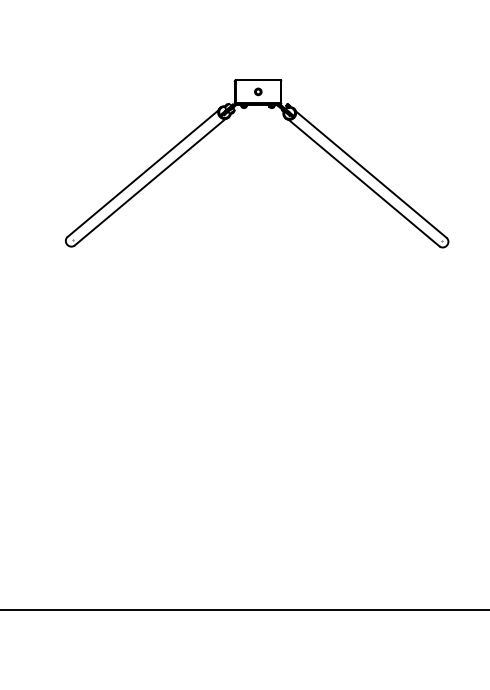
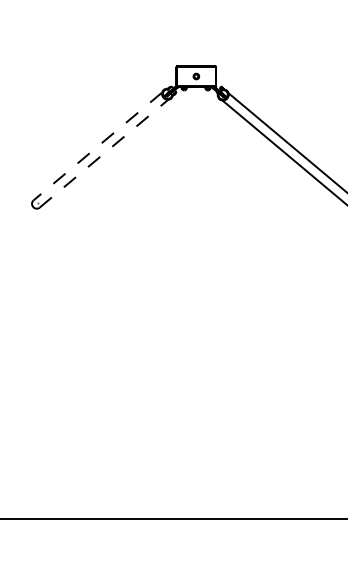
line: (142, 174) -> (97, 147), solid -> dashed
line: (150, 181) -> (104, 153), solid -> dashed

